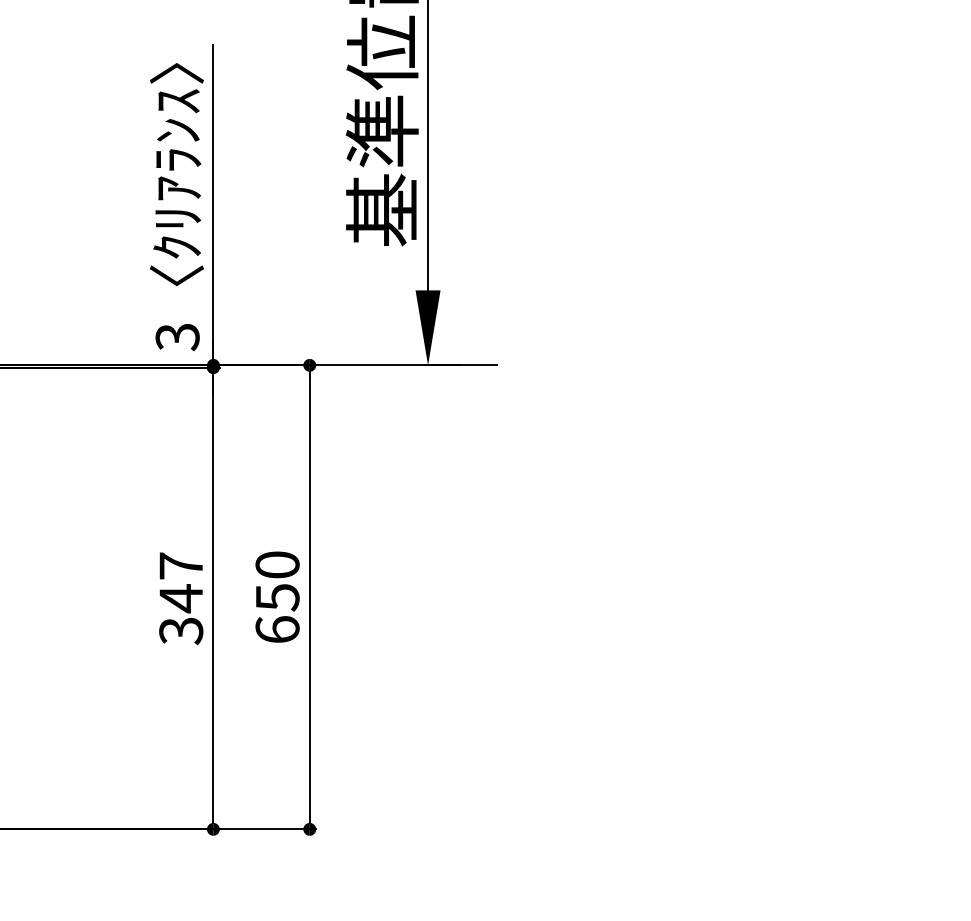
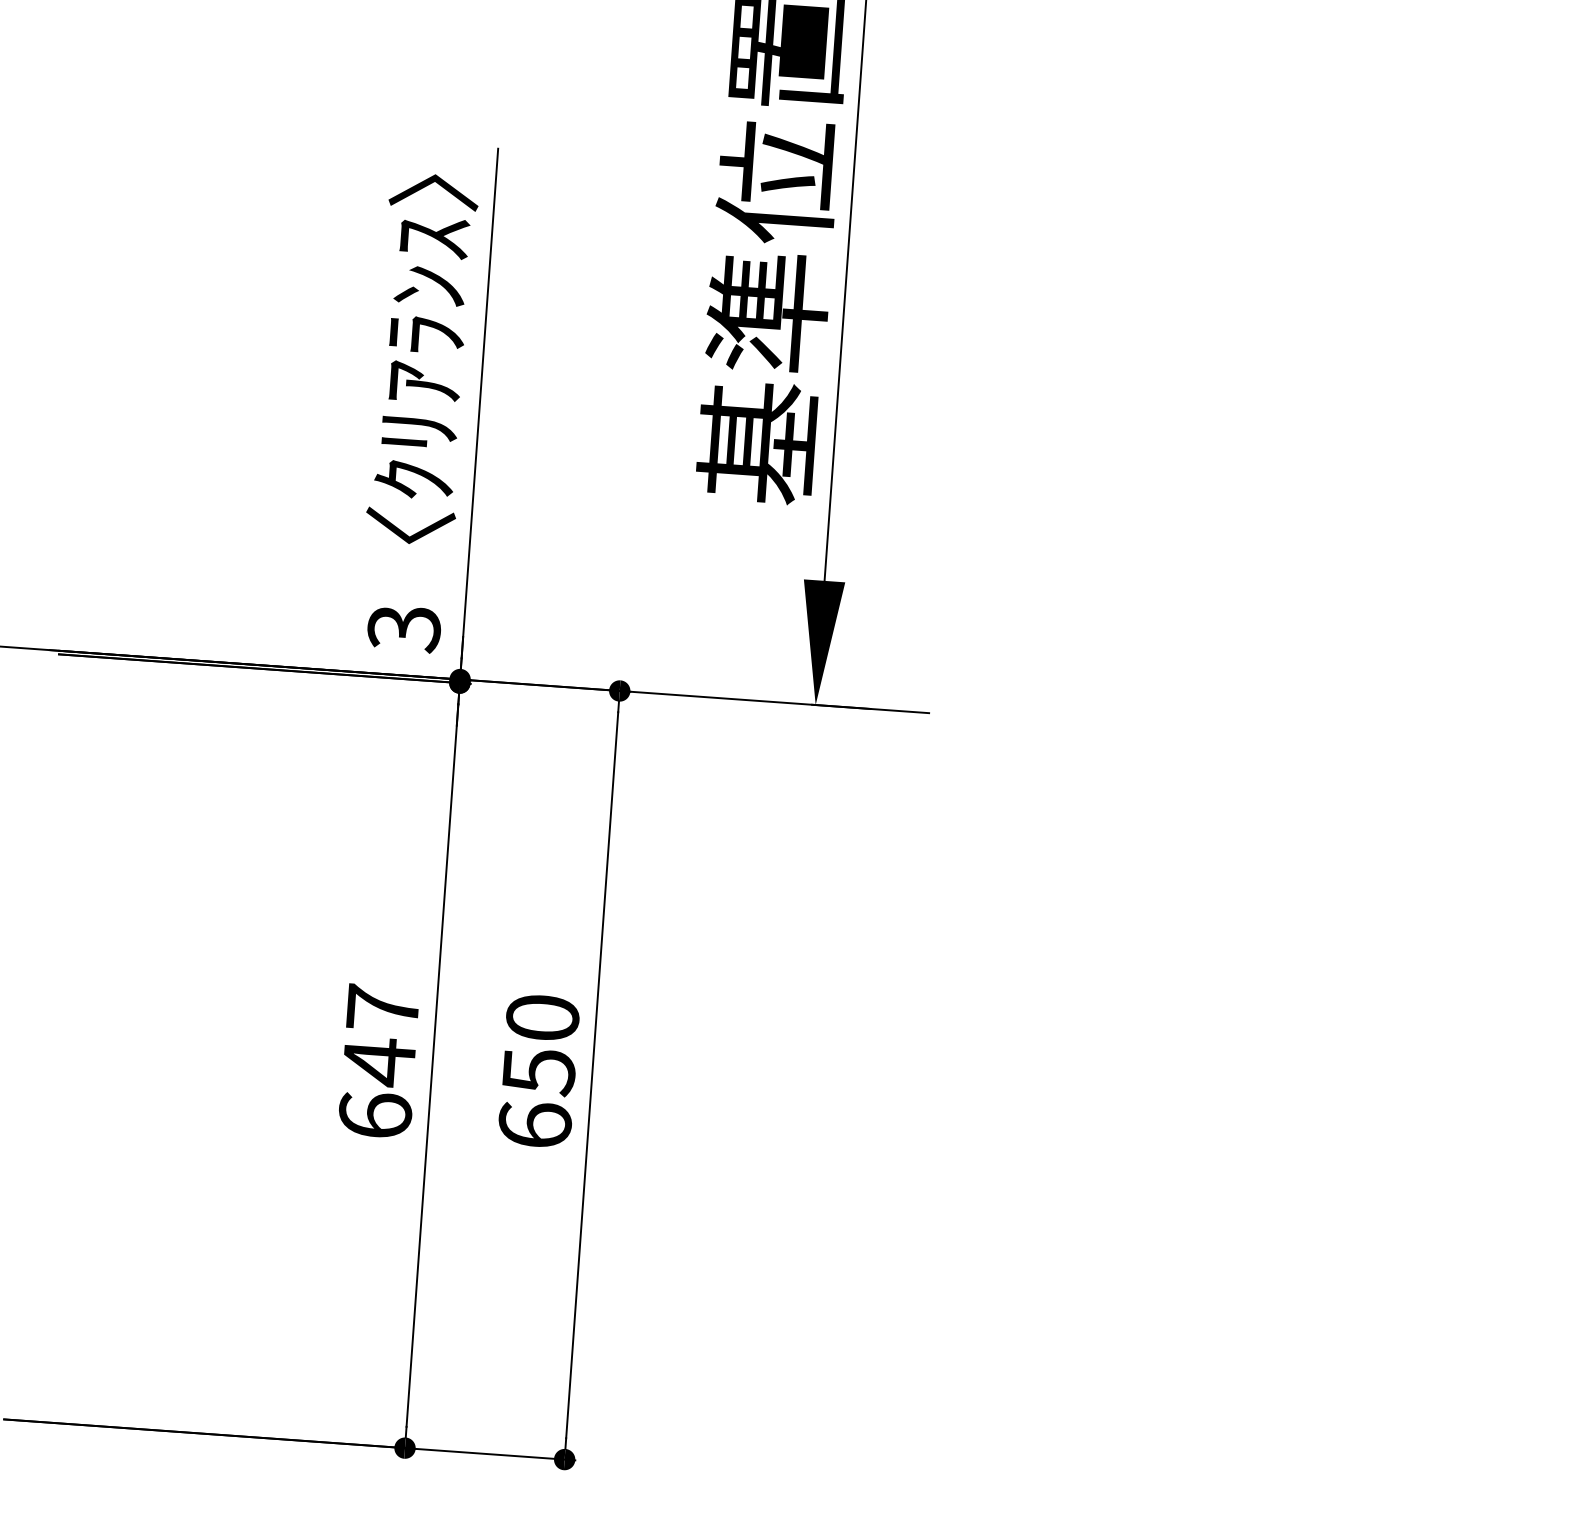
text: (181, 631) -> (375, 1116), 347 -> 647

